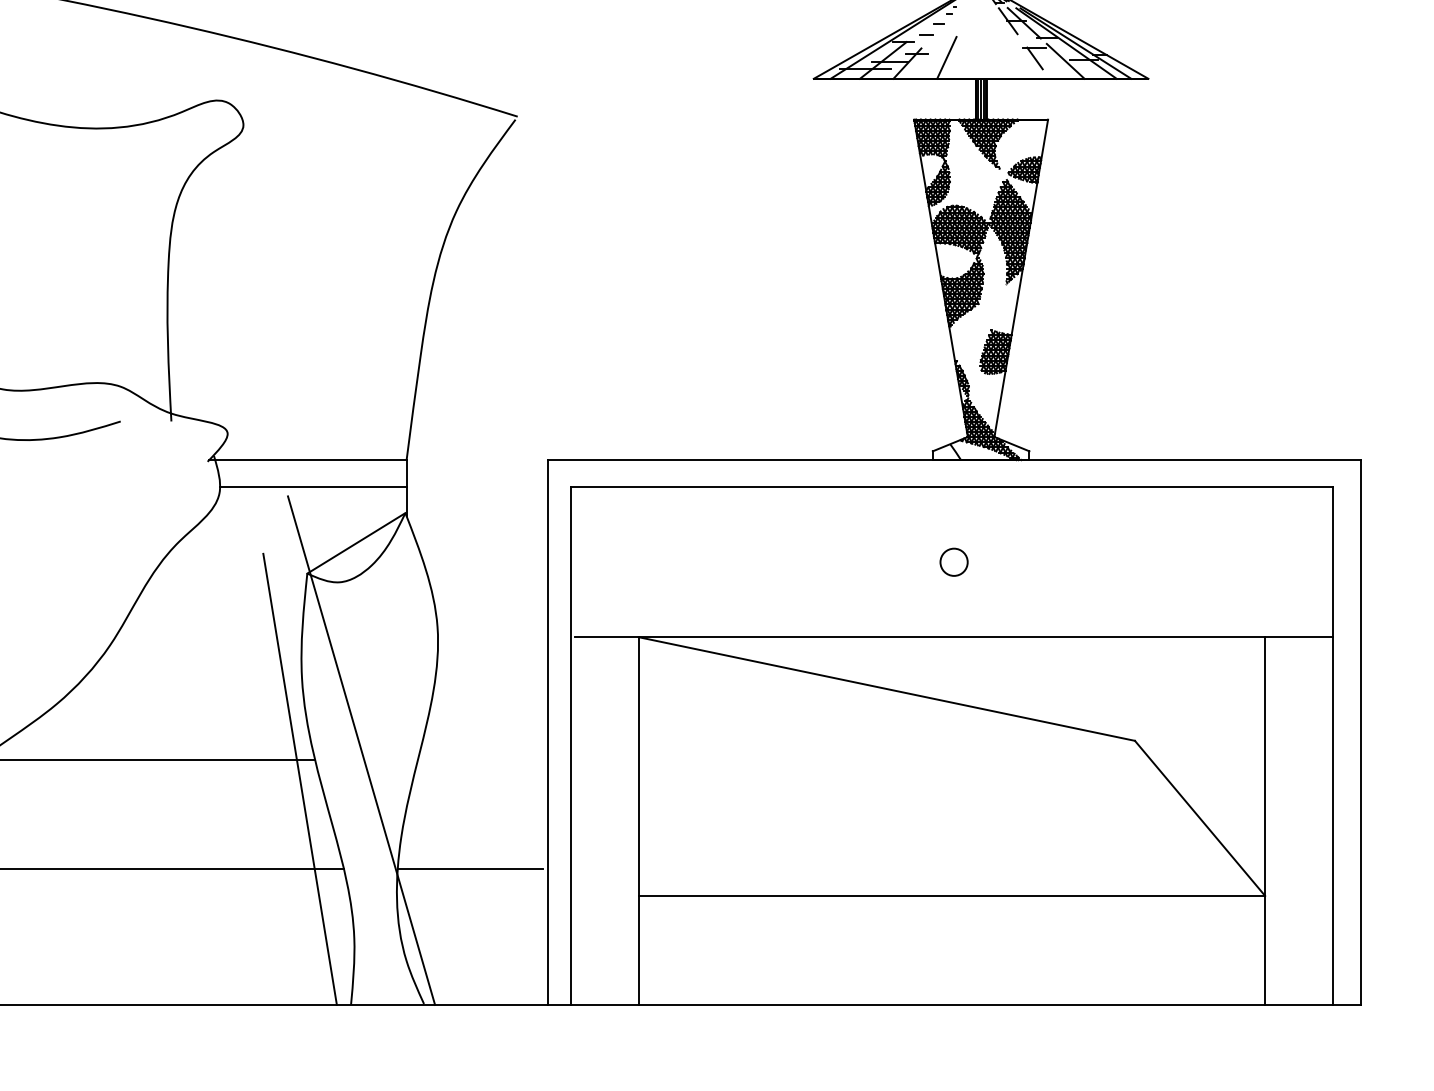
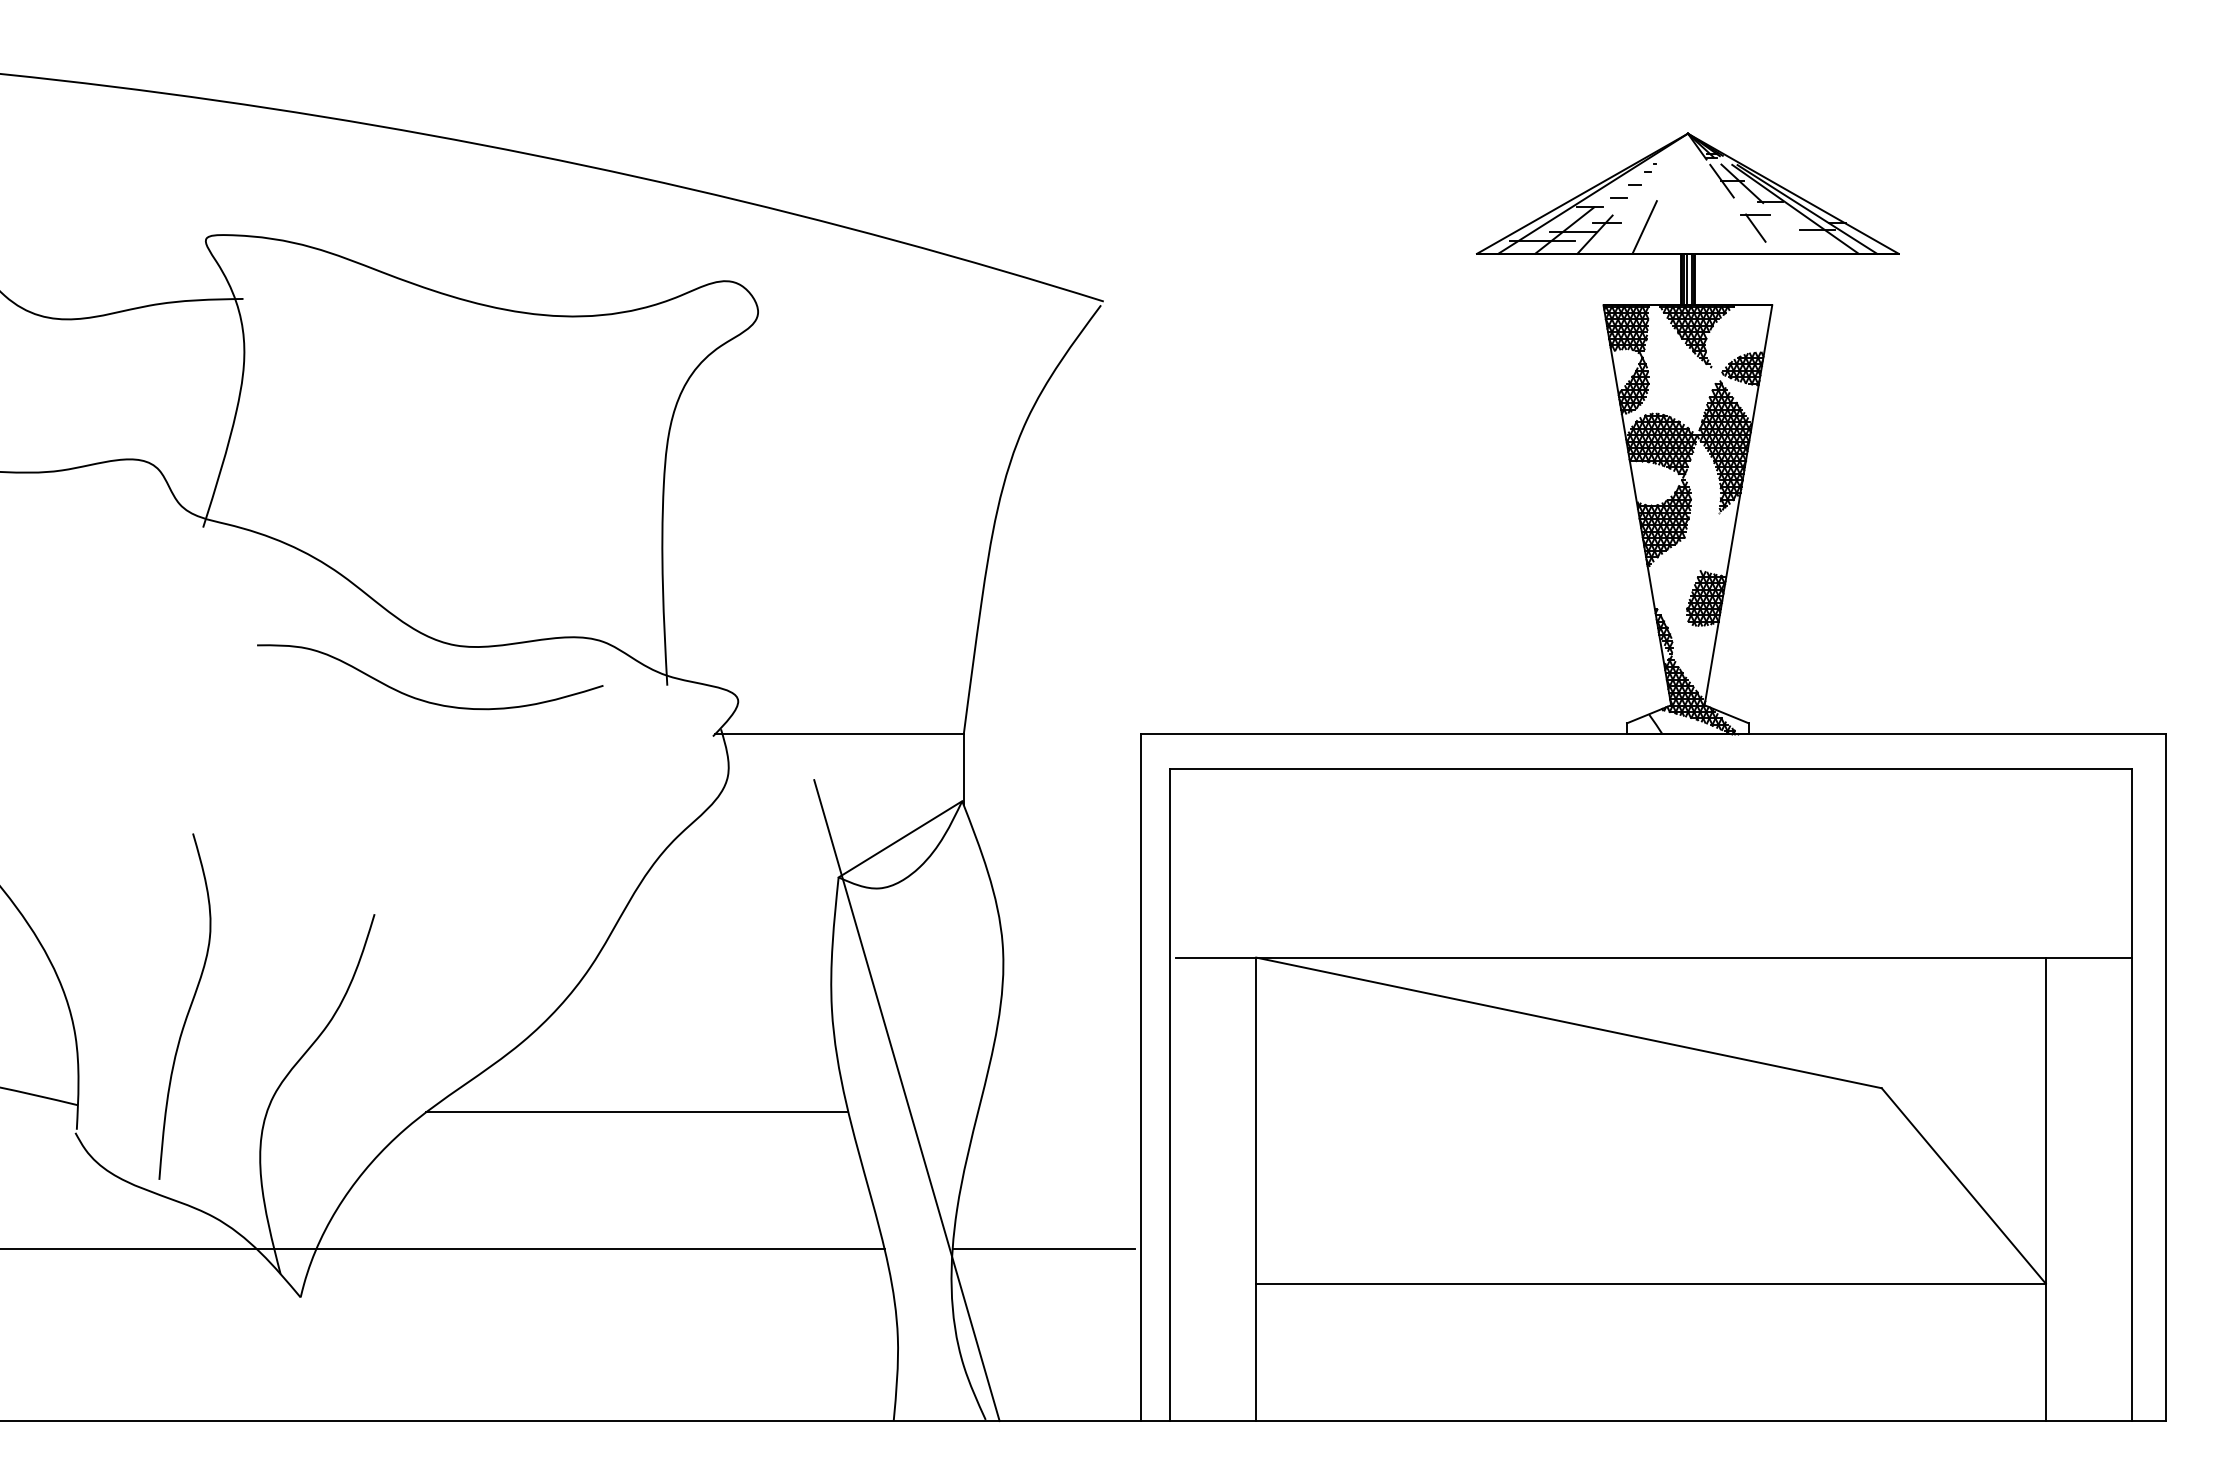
line: (1065, 61) -> (1794, 231), removed
line: (312, 487) -> (845, 768), removed
circle: (953, 562) -> (1653, 863), removed
line: (300, 779) -> (829, 1136), removed

